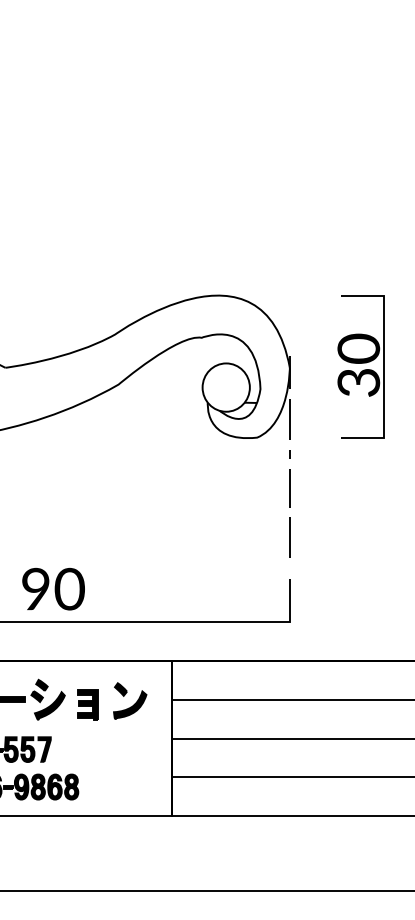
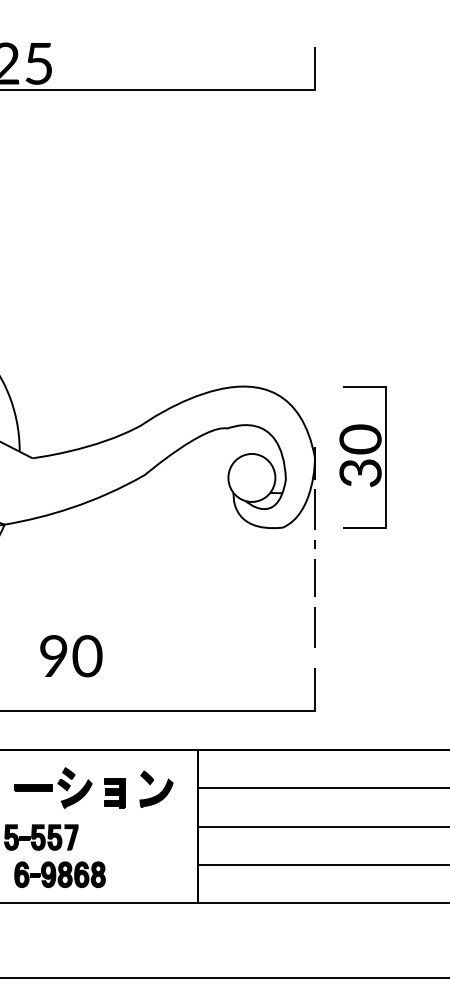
part: (360, 367) -> (362, 457), moved
text: (53, 589) -> (71, 656), moved

